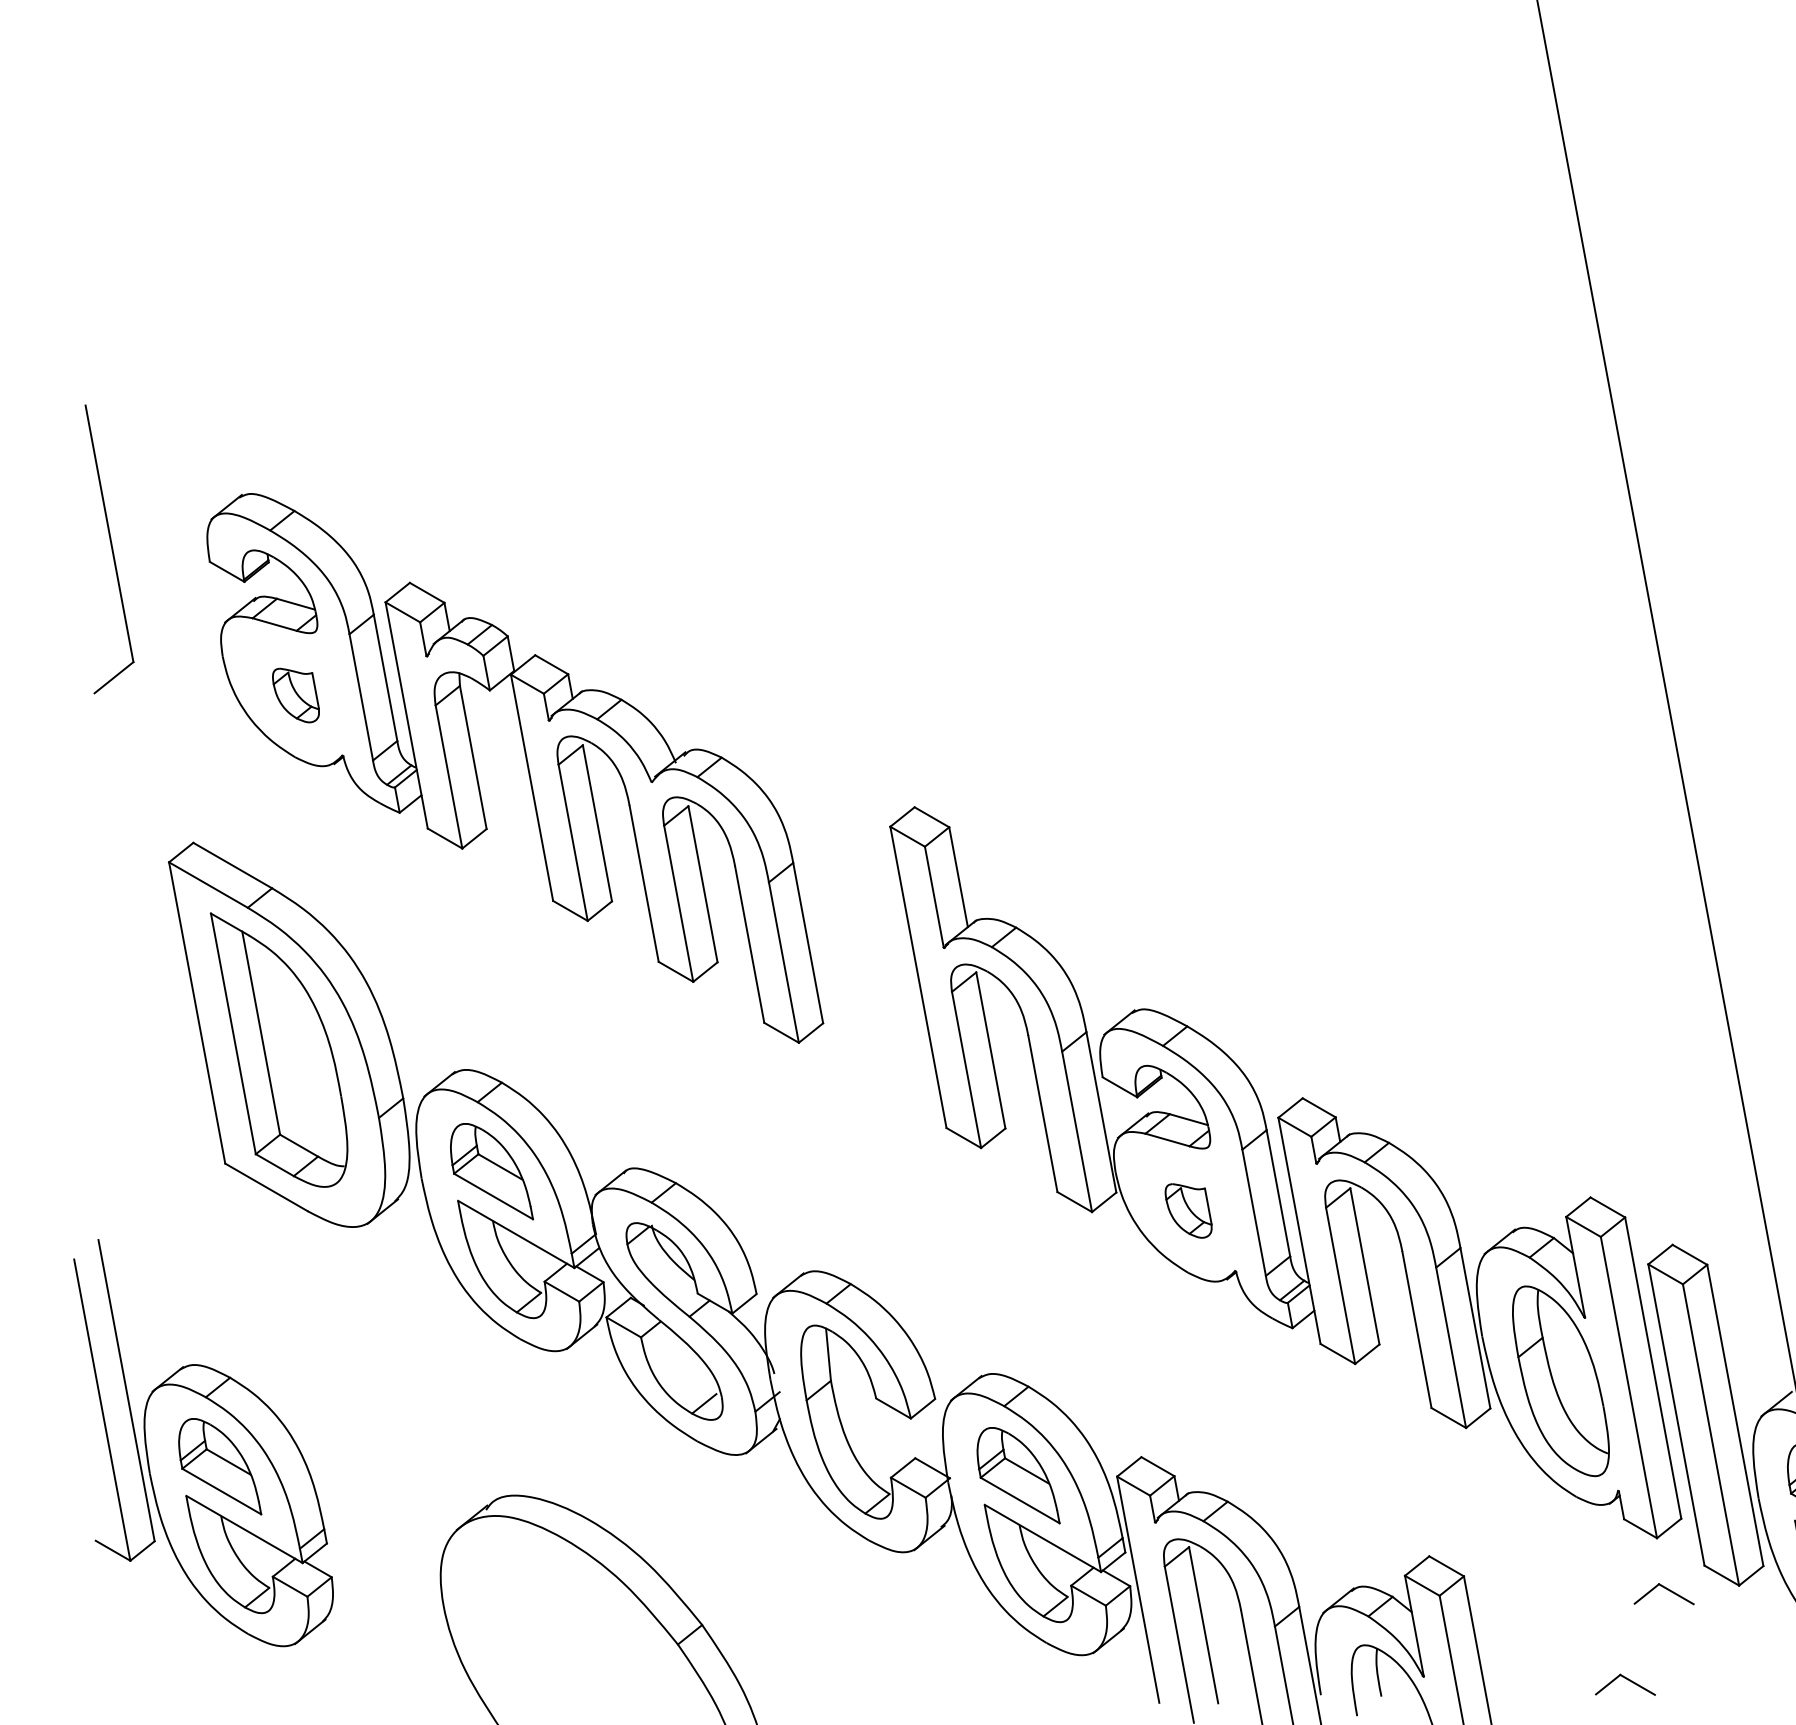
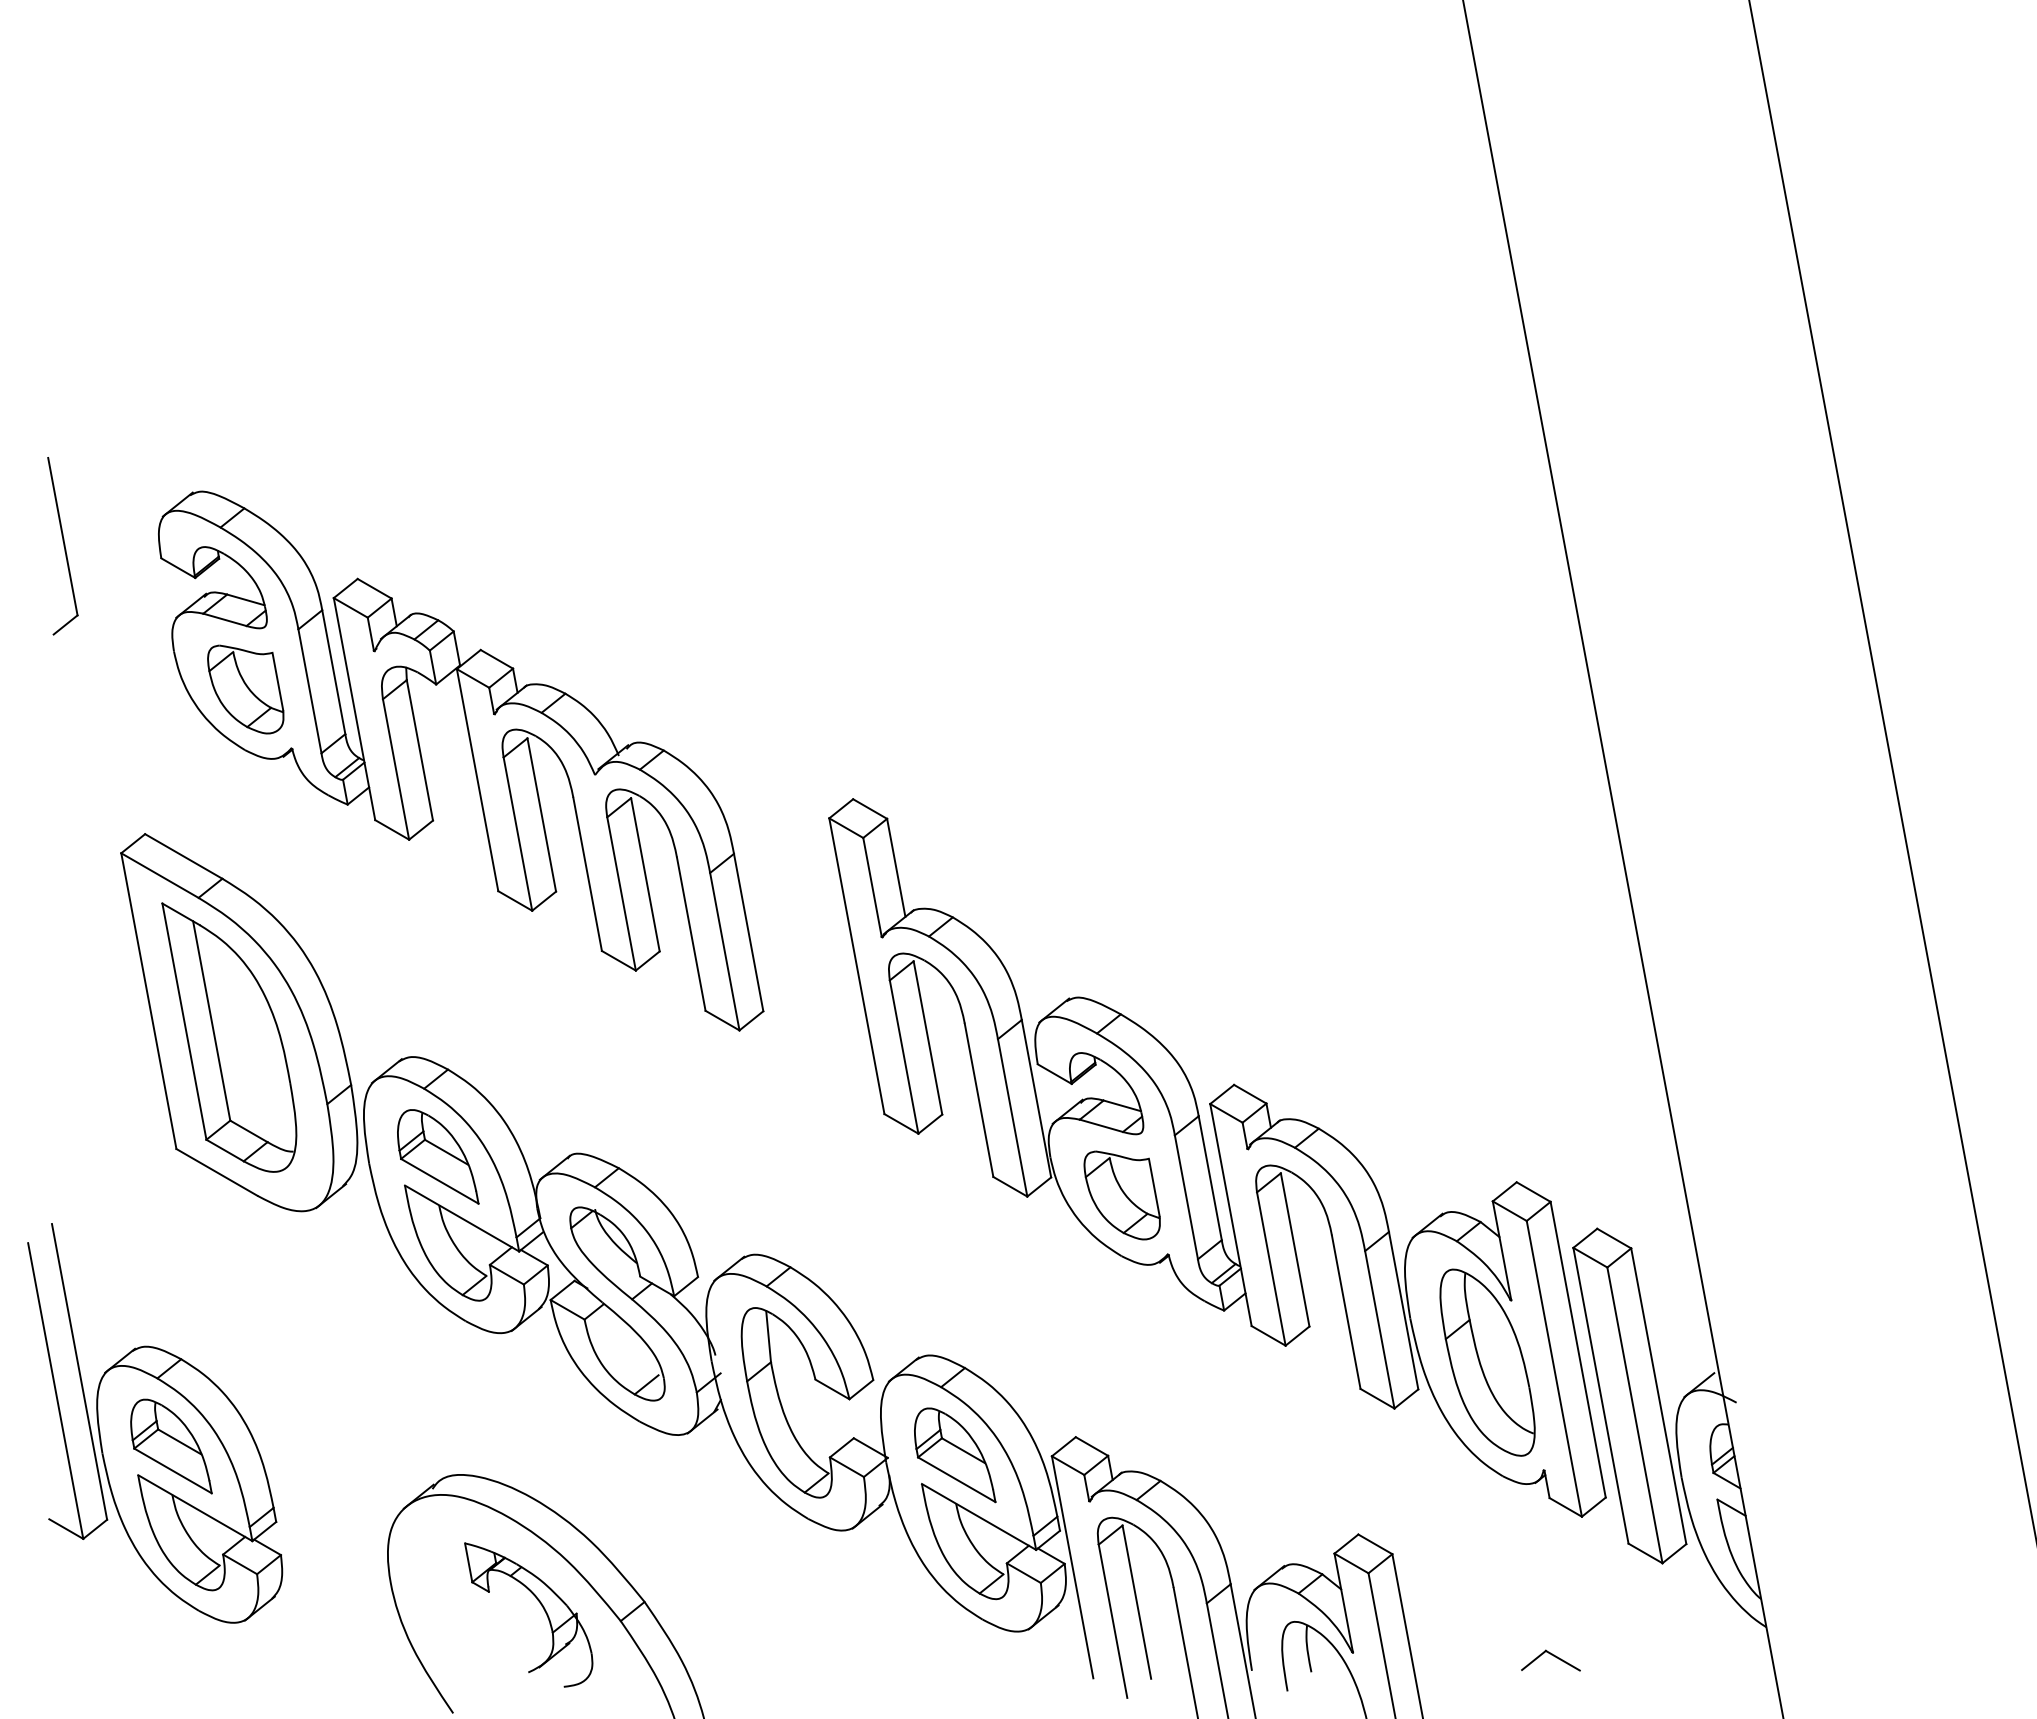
part: (109, 549) -> (62, 546), size x0.62
part: (295, 695) -> (245, 689), size x1.67
part: (1188, 1210) -> (1121, 1195), size x1.67
part: (1663, 1593) -> (1588, 1571), removed
part: (597, 1629) -> (541, 1606), added

